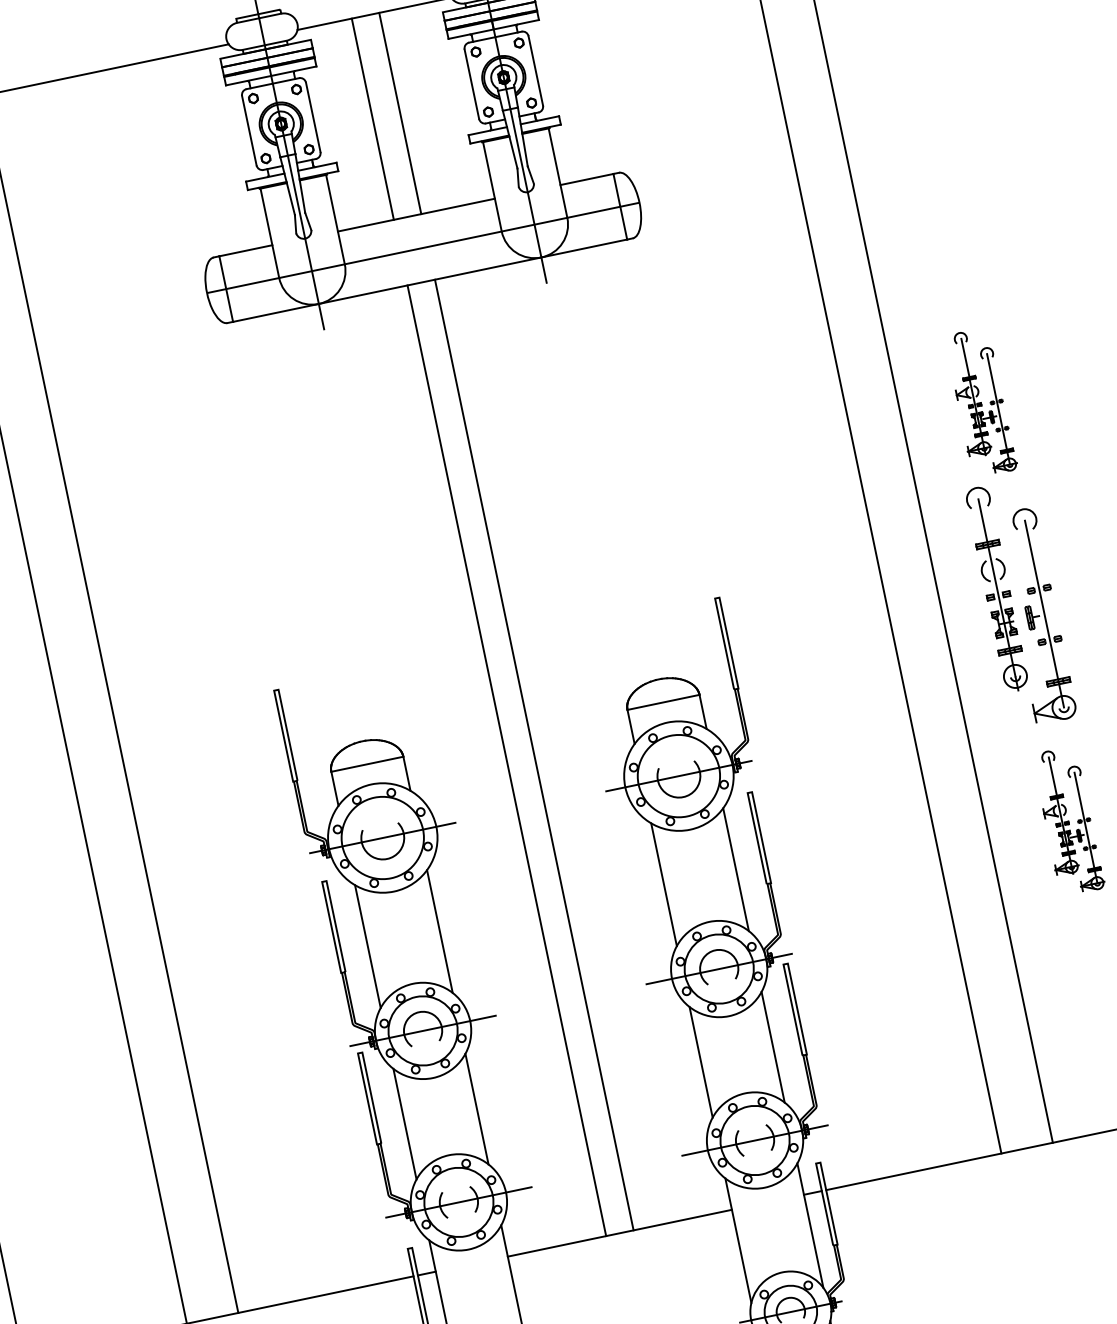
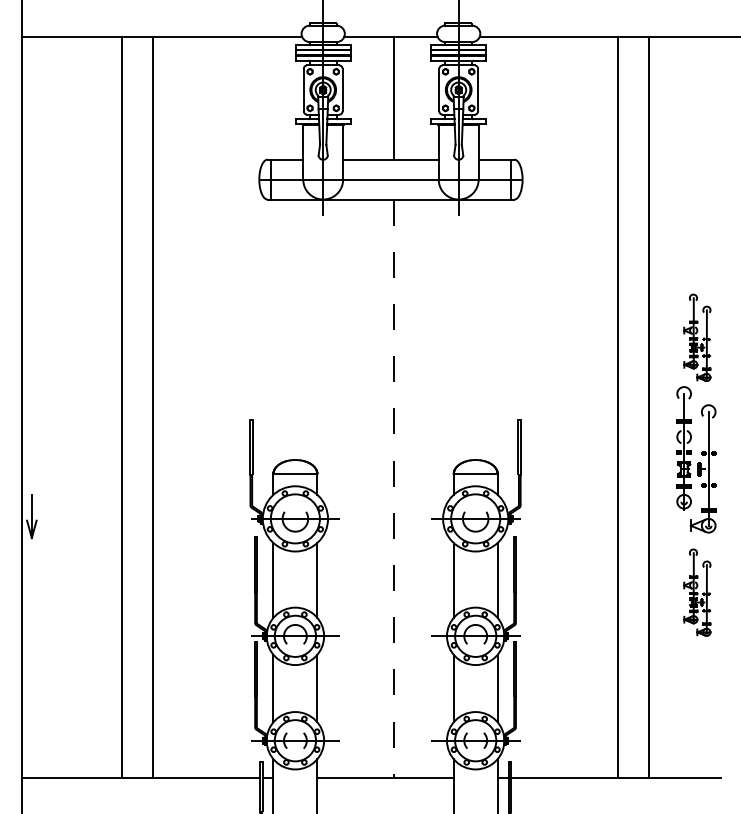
line: (373, 119) -> (377, 98), removed
line: (533, 756) -> (393, 489), solid -> dashed
line: (507, 759) -> (377, 488), removed

